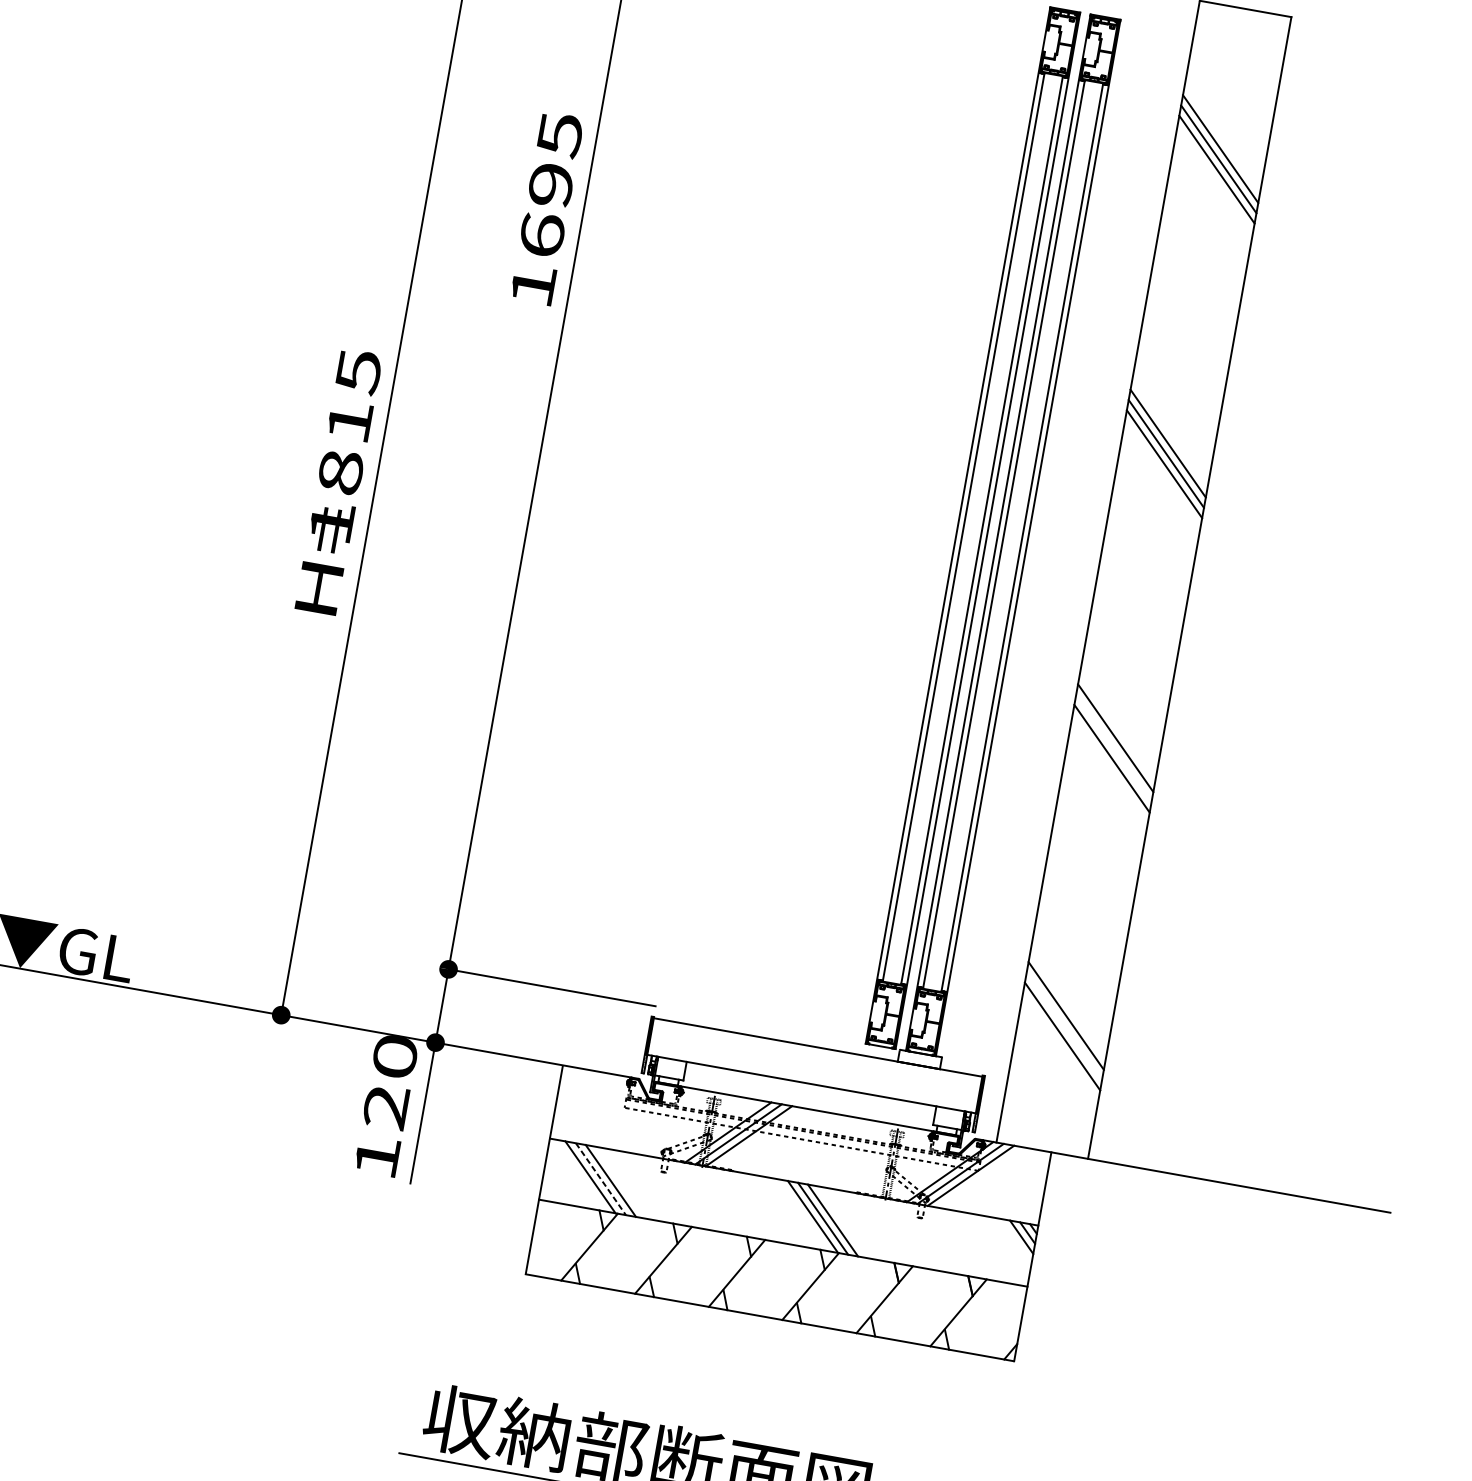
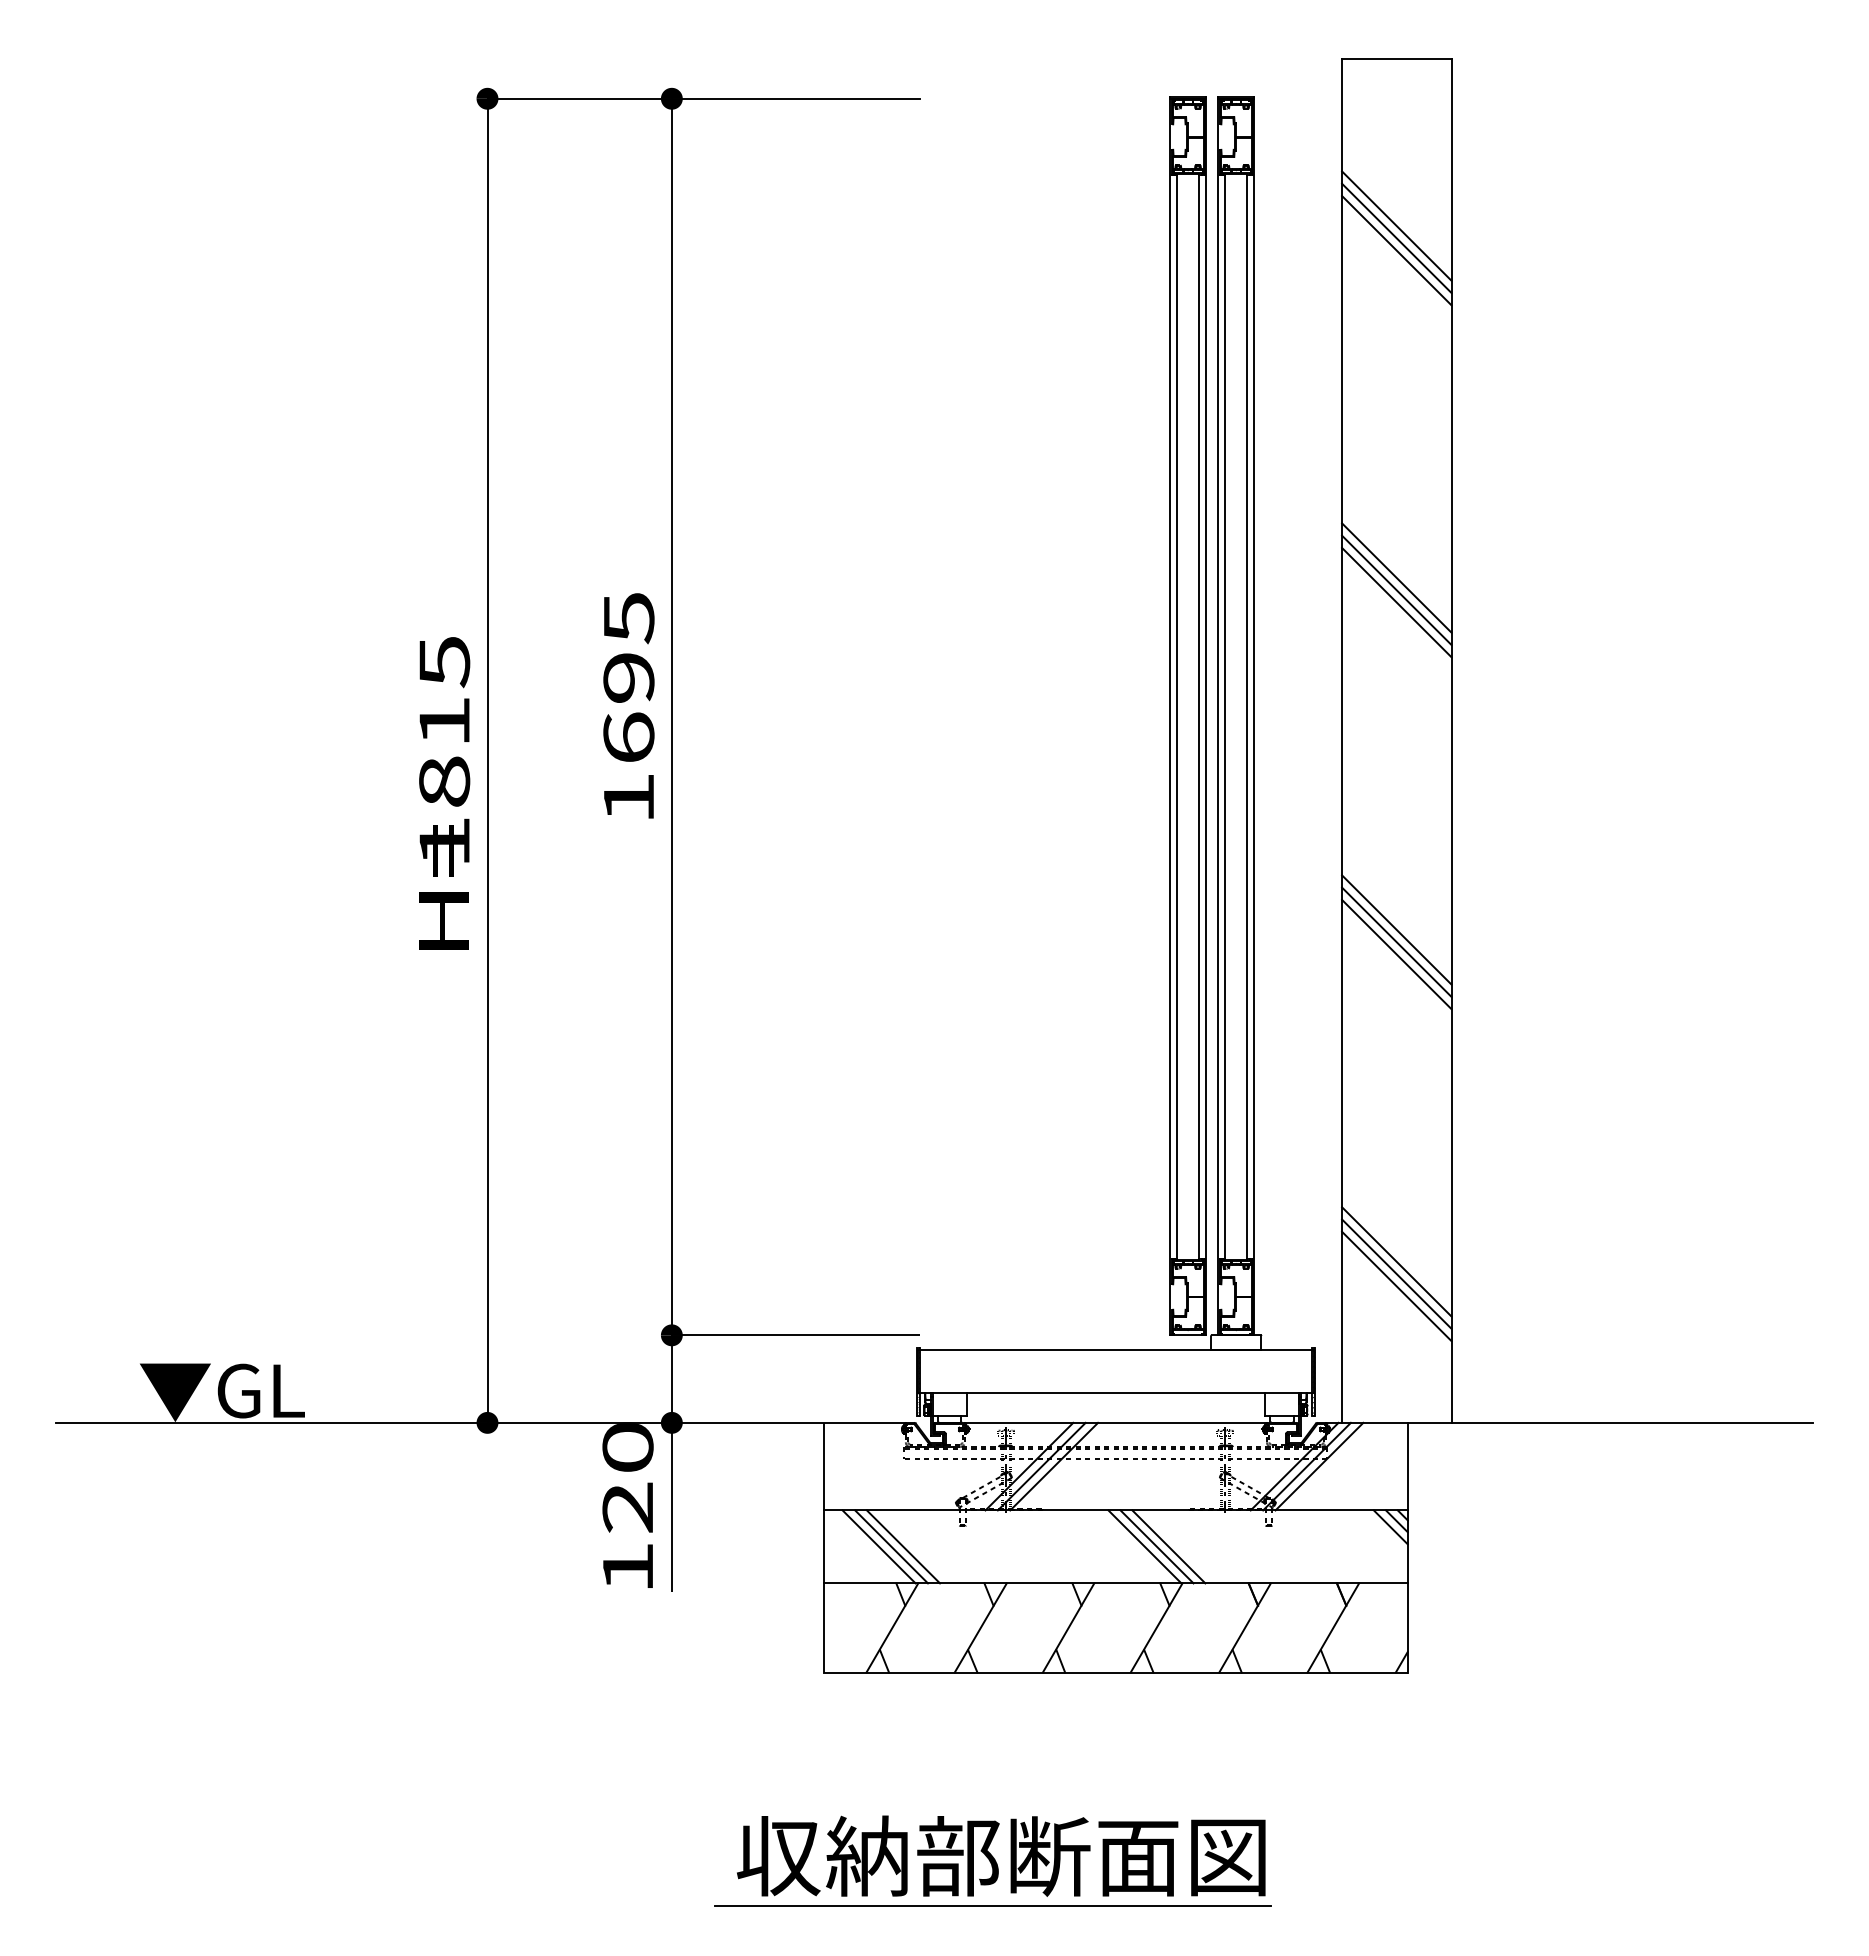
text: (546, 208) -> (628, 705), moved
line: (1113, 747) -> (1396, 941), added
line: (1064, 1025) -> (1396, 1273), added
line: (600, 1178) -> (891, 1546), dashed -> solid

